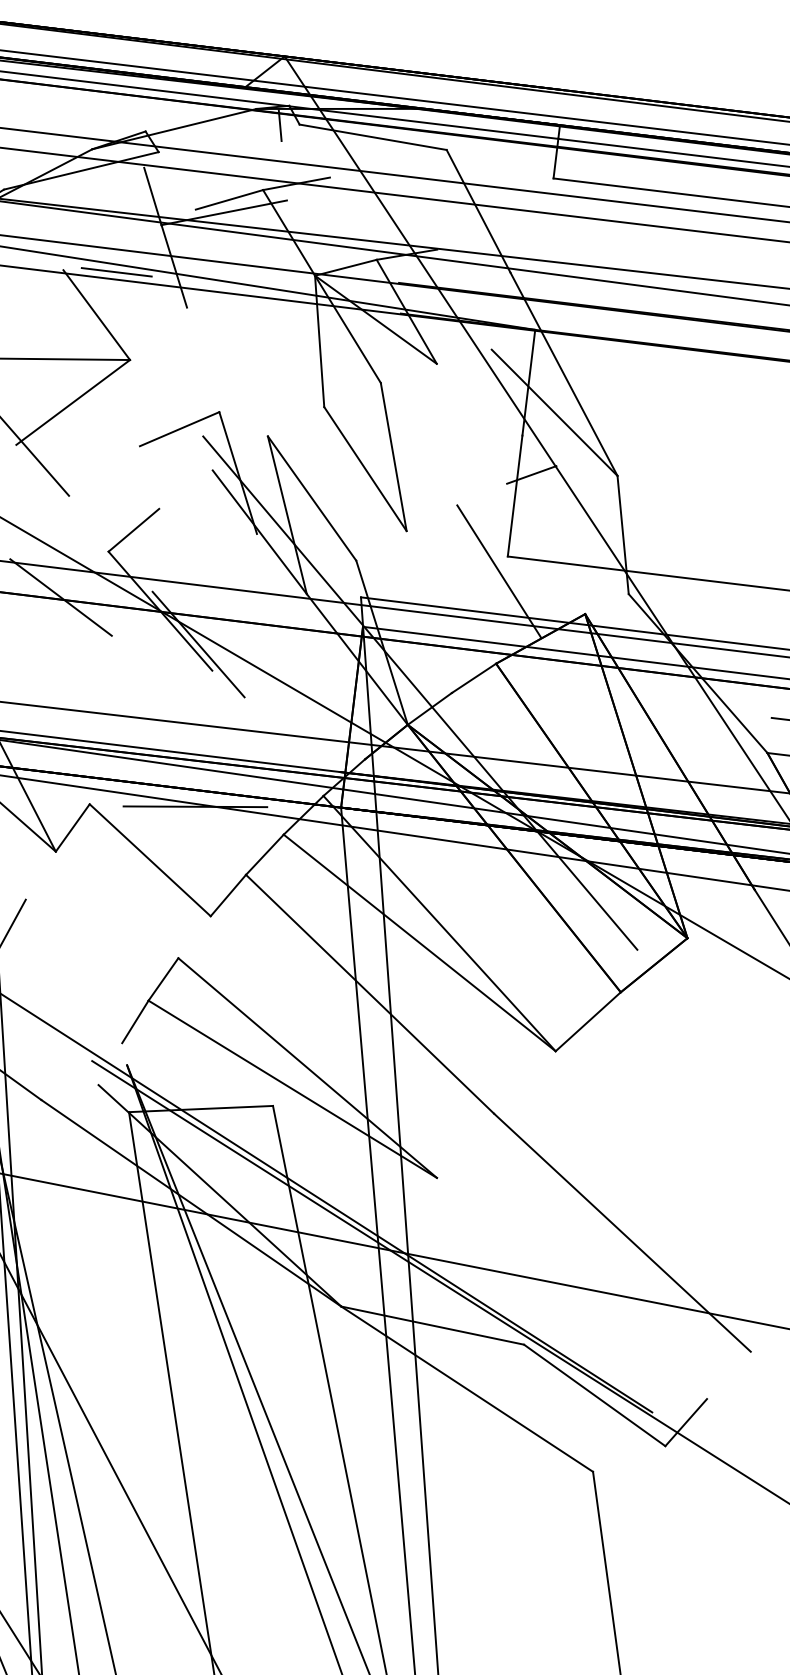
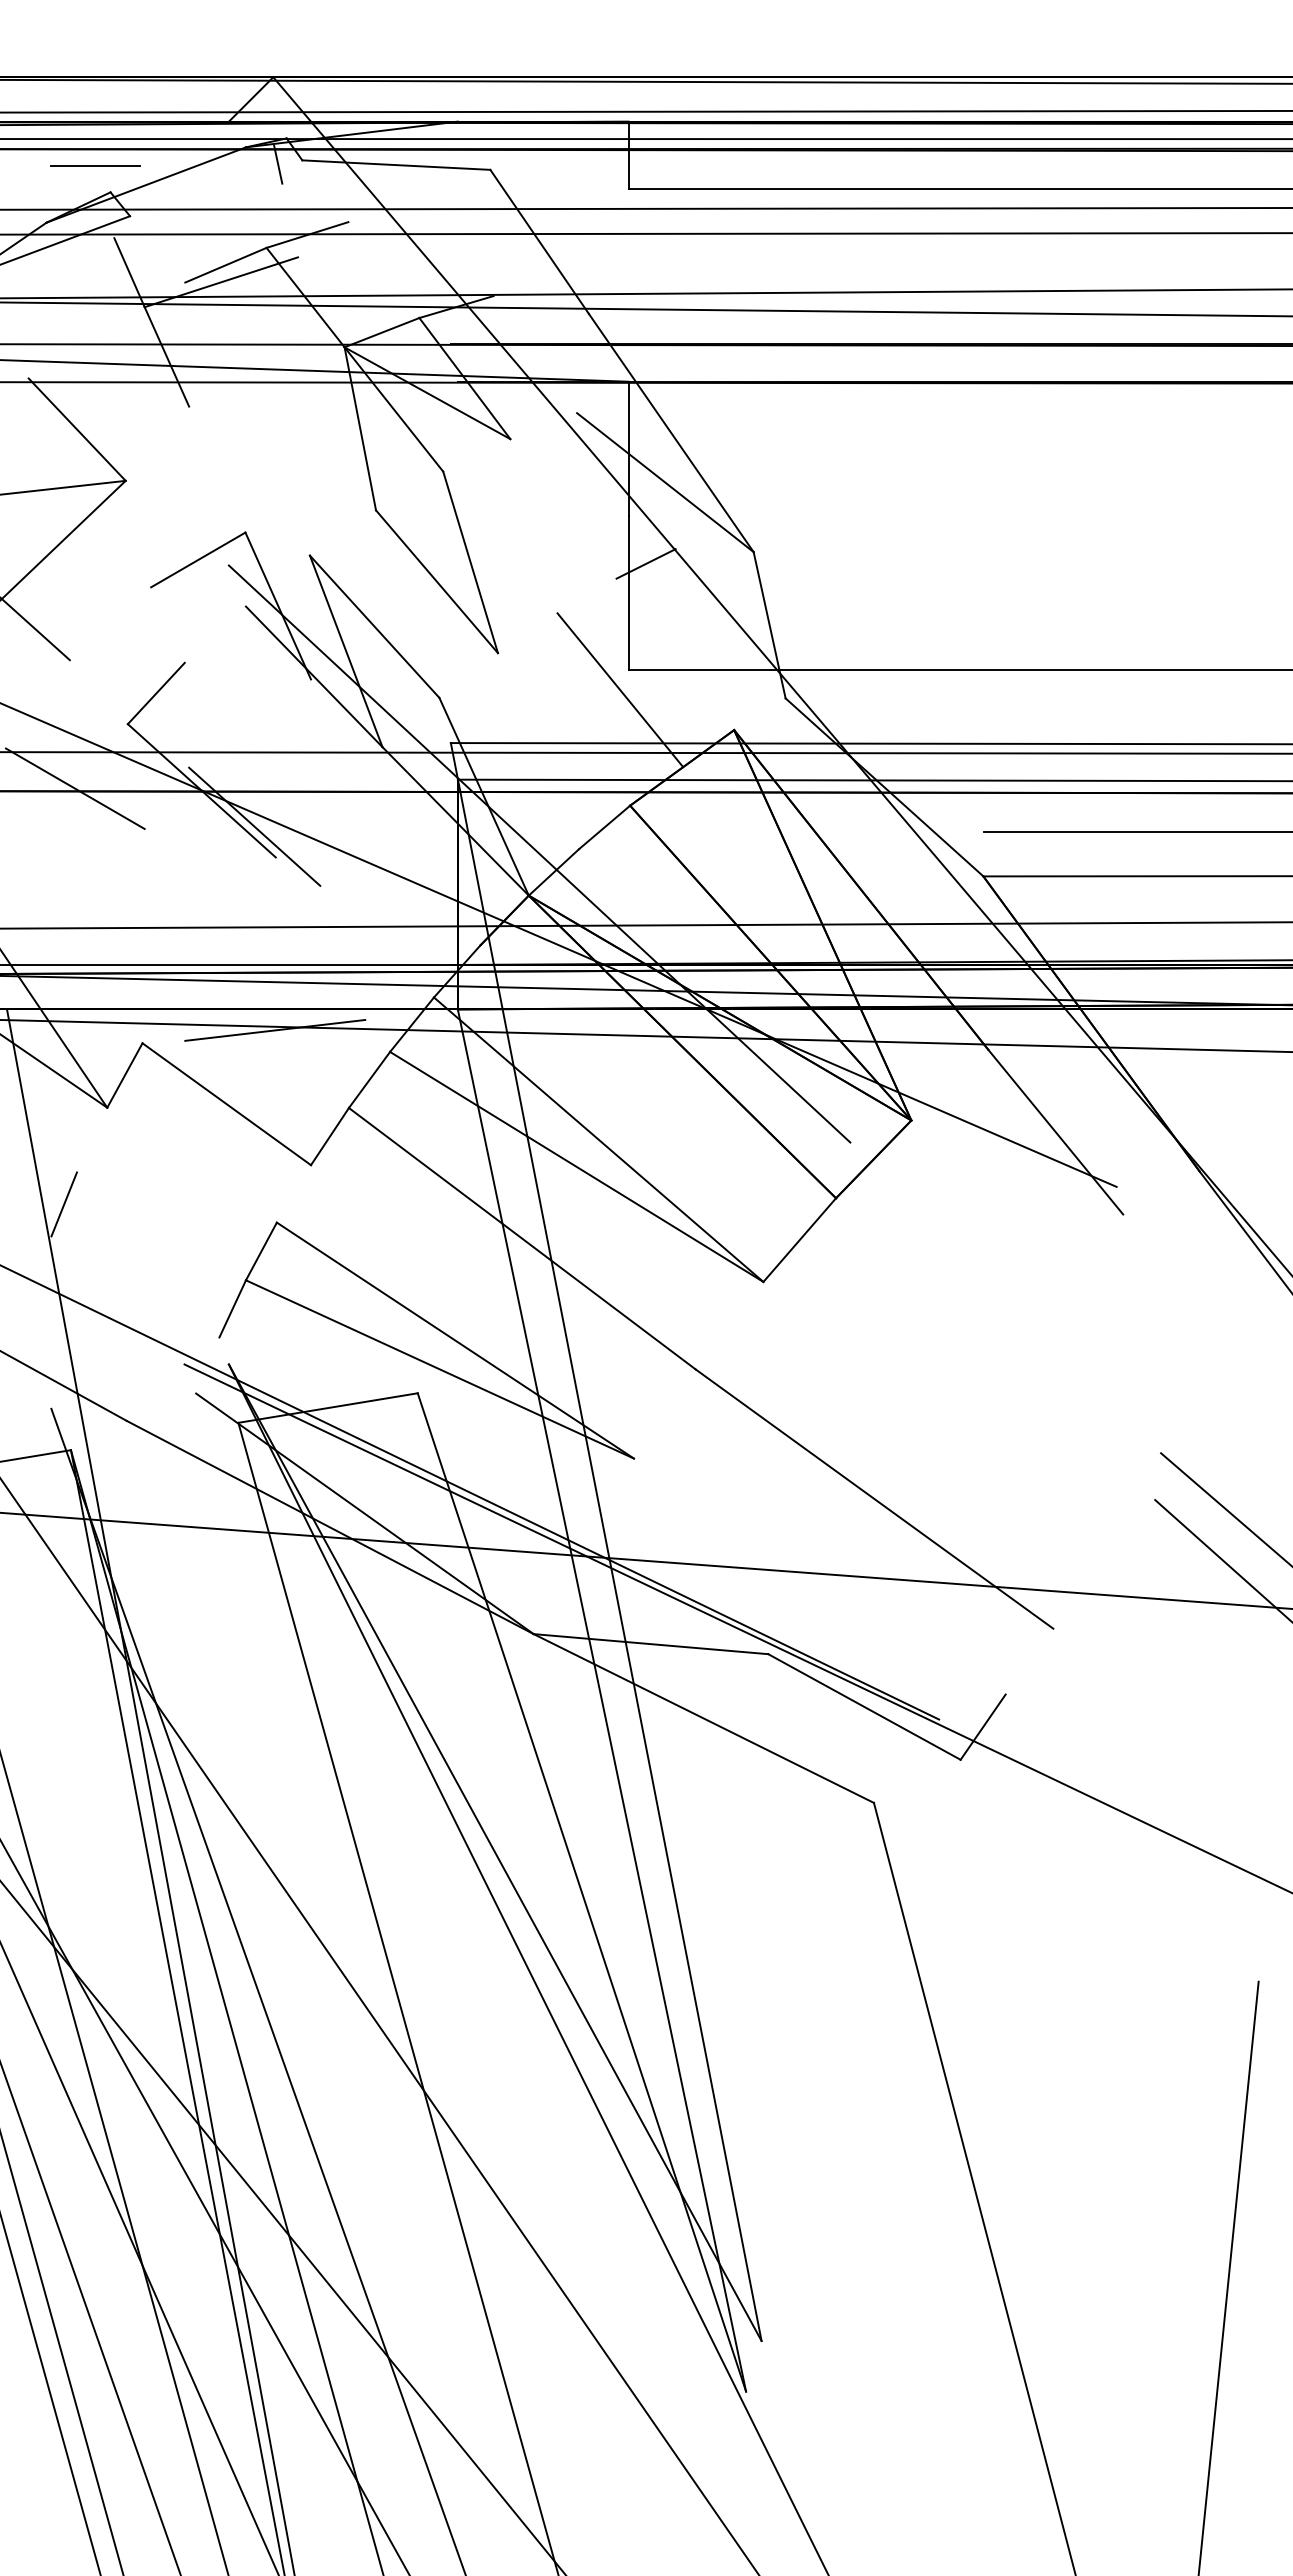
line: (116, 271) -> (95, 165), moved

